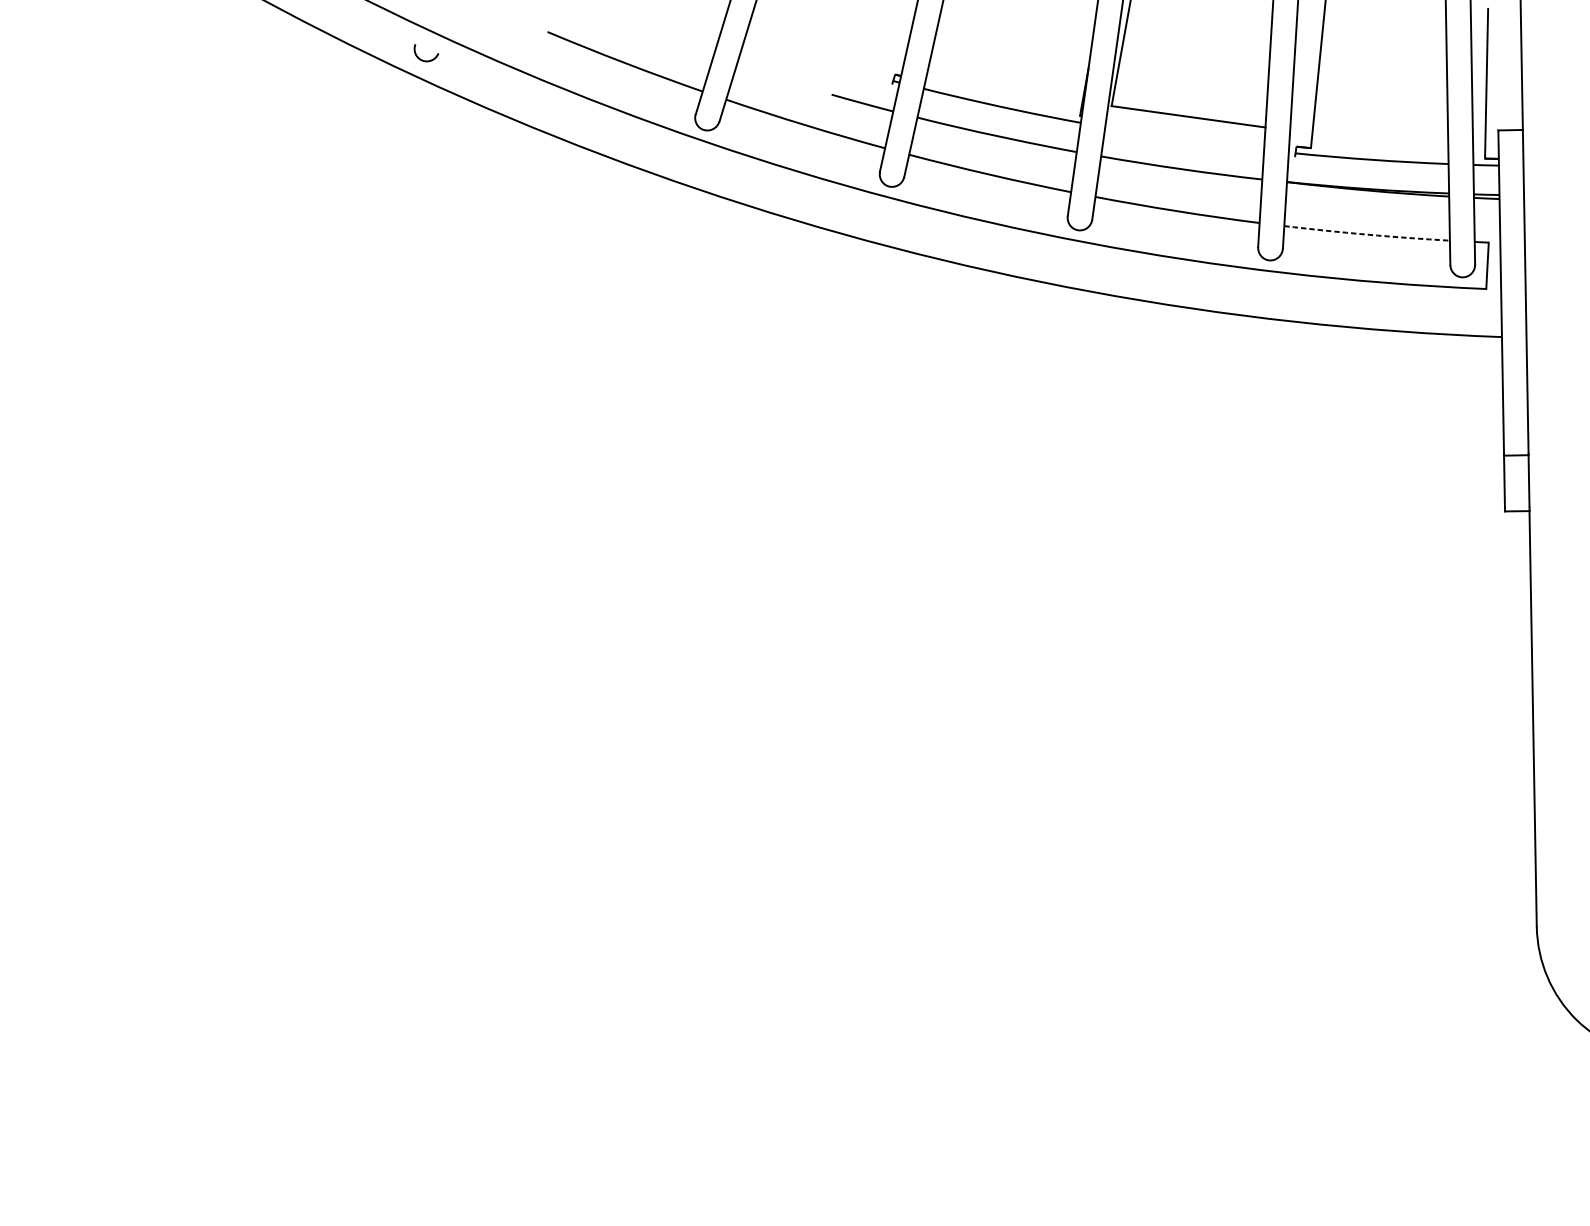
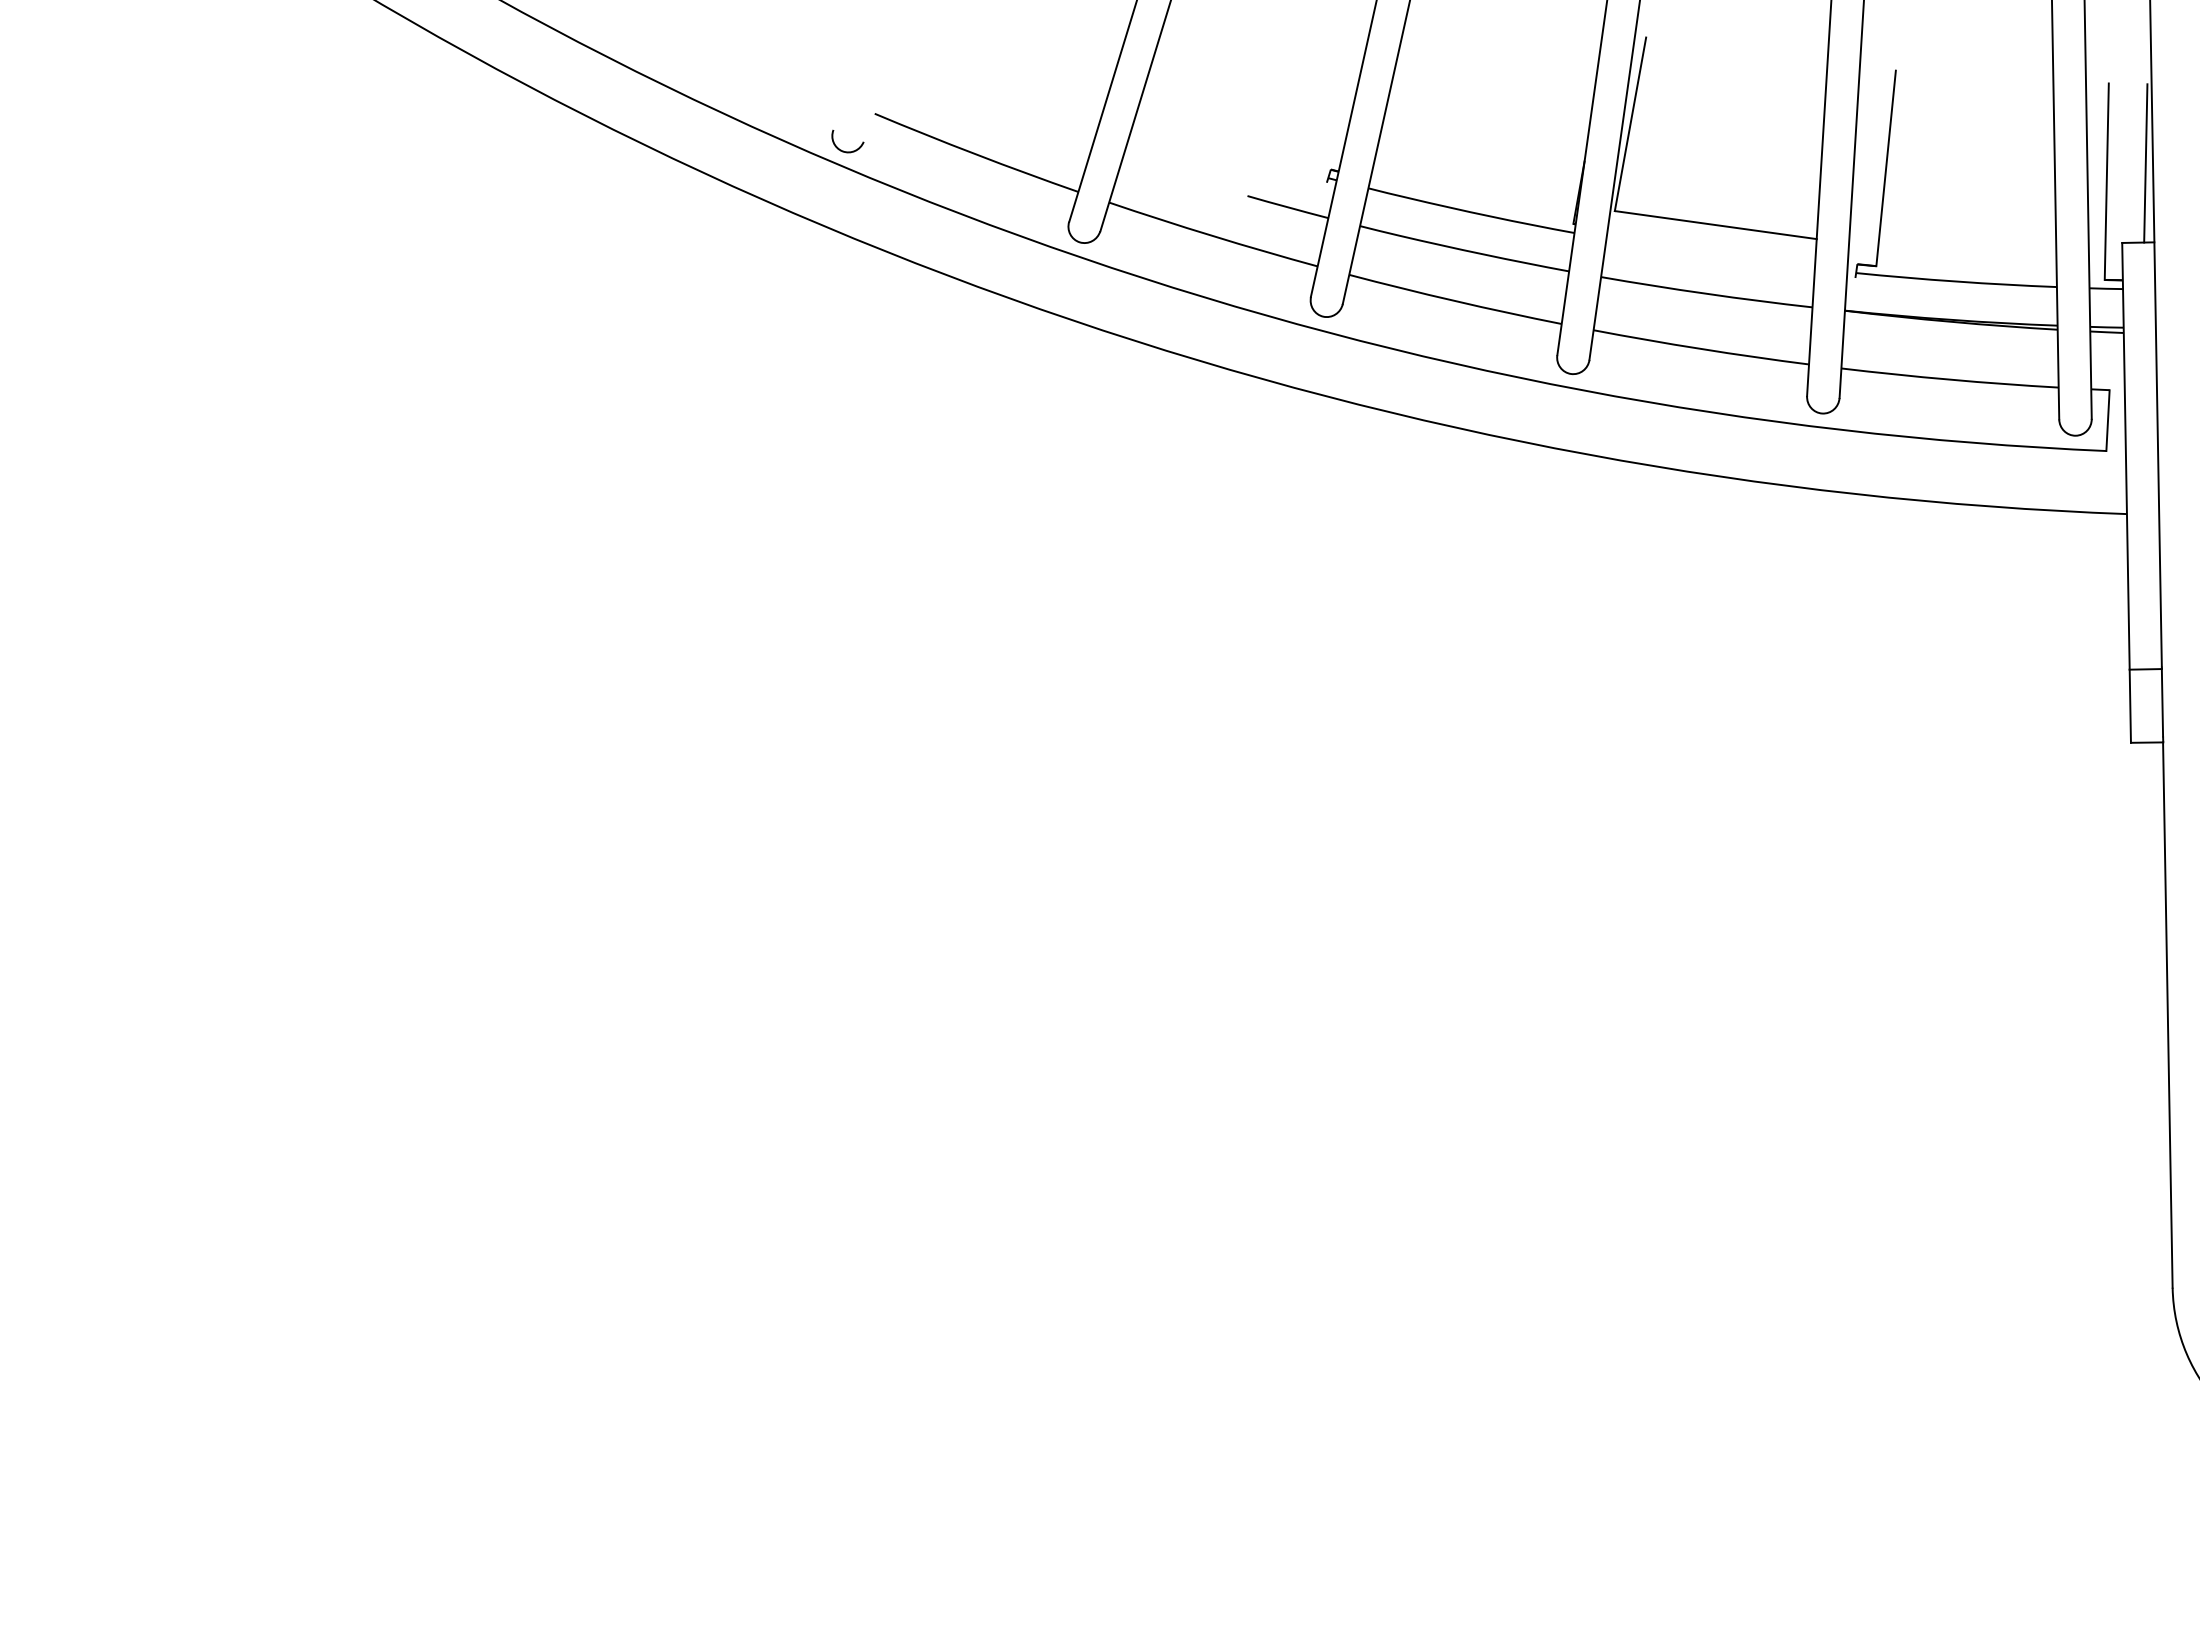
curve: (423, 59) -> (843, 150), moved
line: (1516, 69) -> (2145, 163), added
arc: (1366, 234) -> (1949, 379), dashed -> solid

